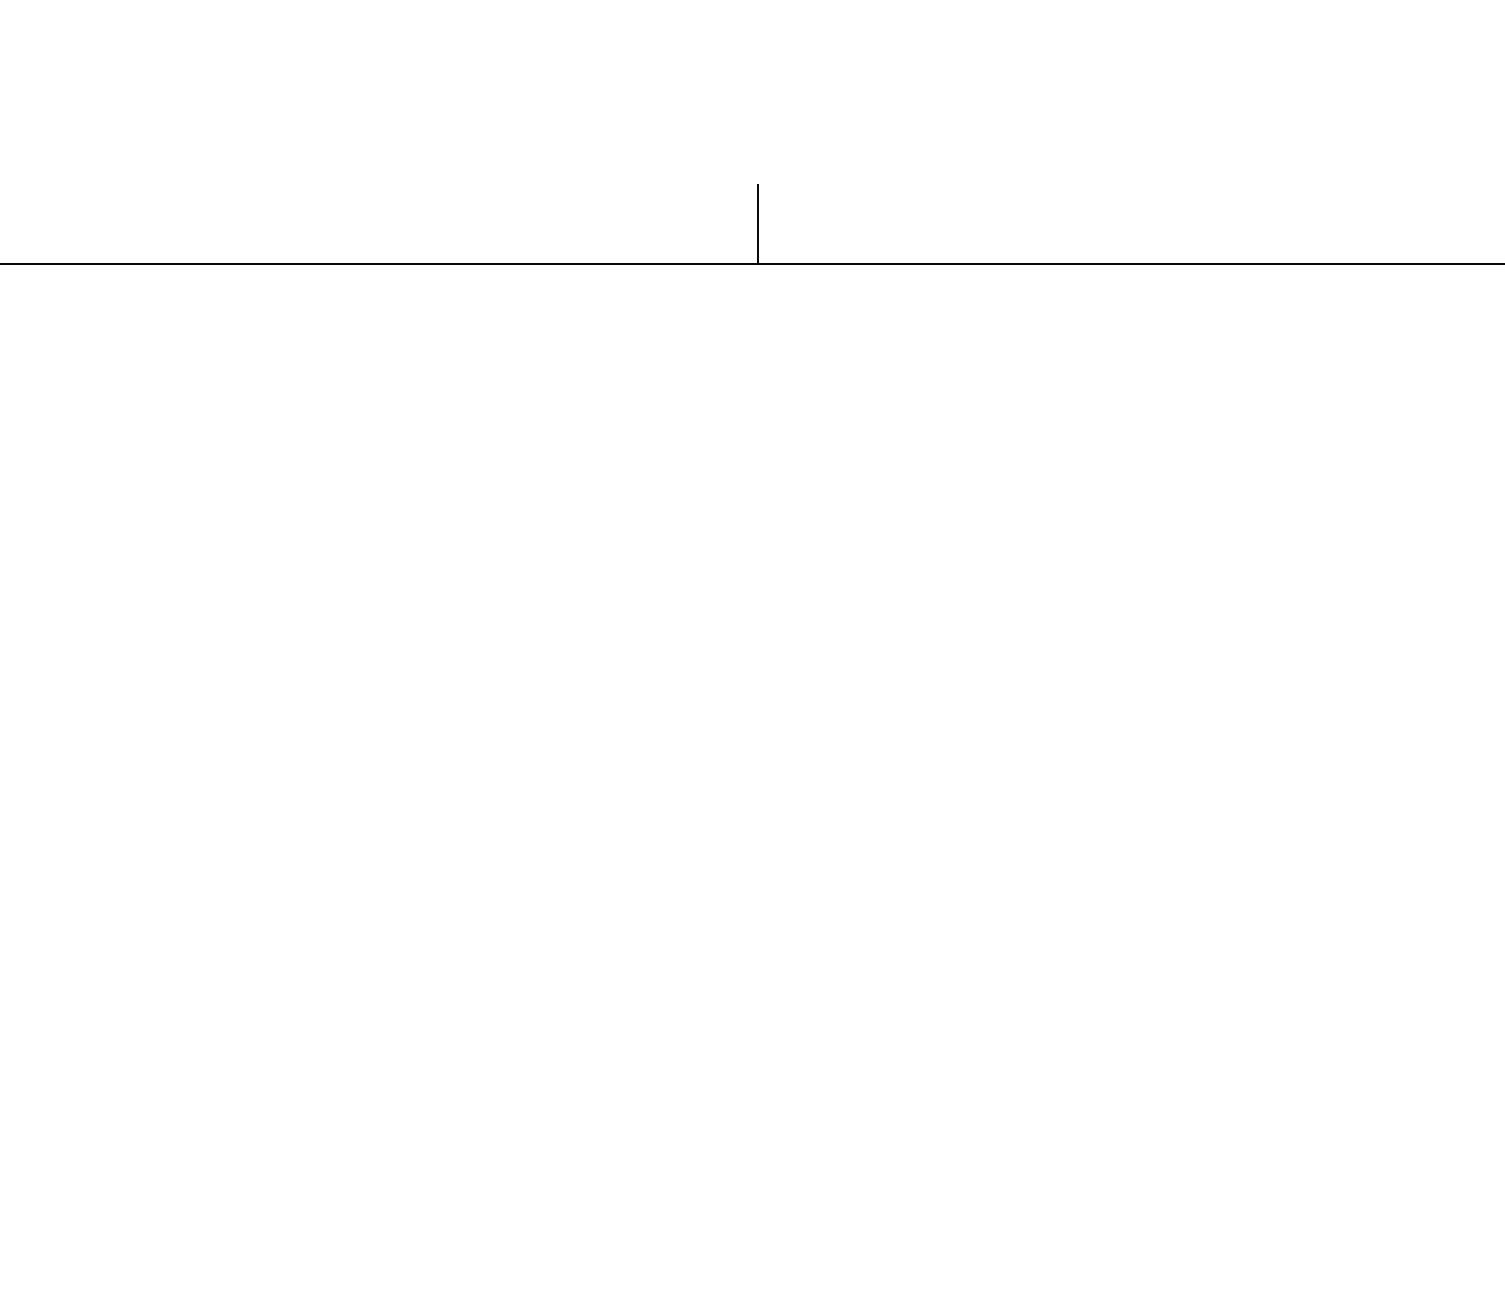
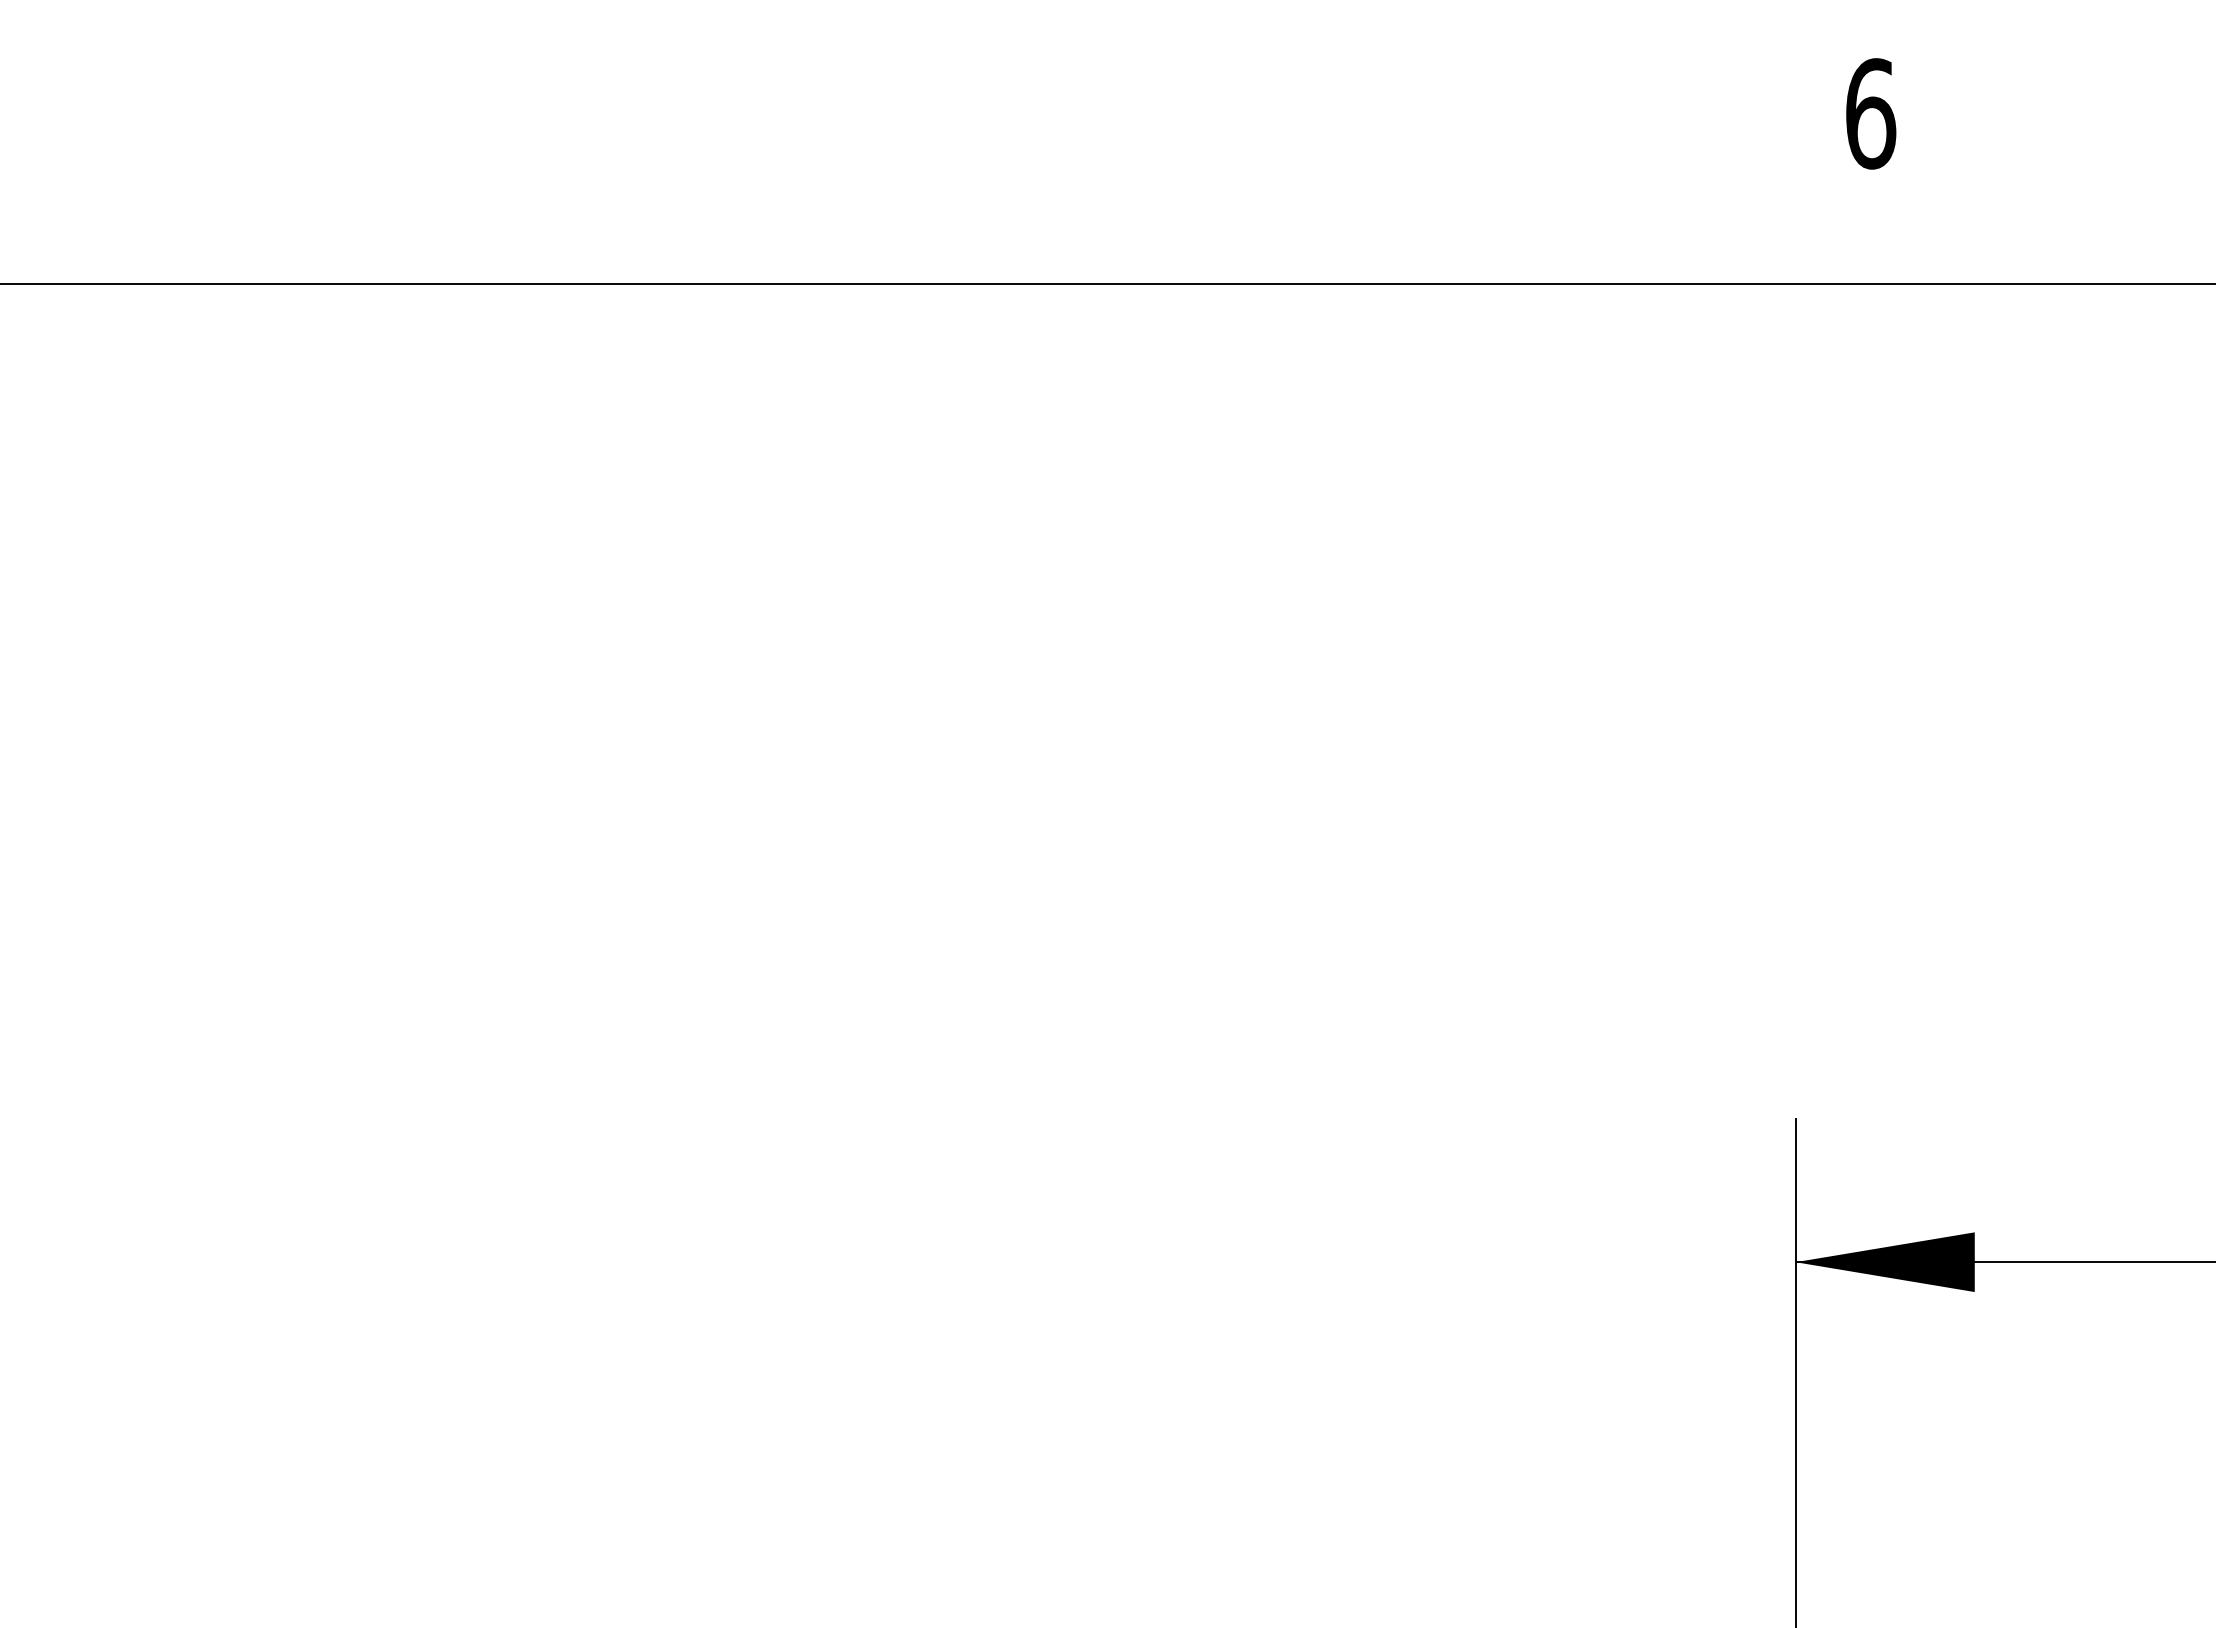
line: (758, 223) -> (765, 234), removed

